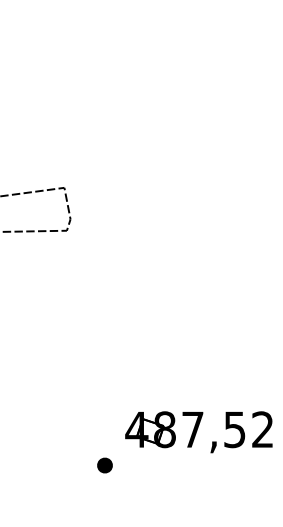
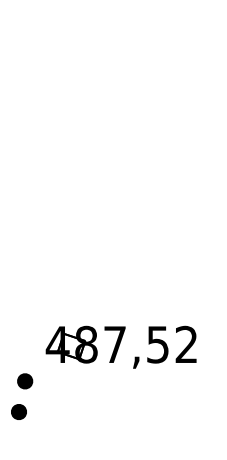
part: (98, 495) -> (18, 411), added

